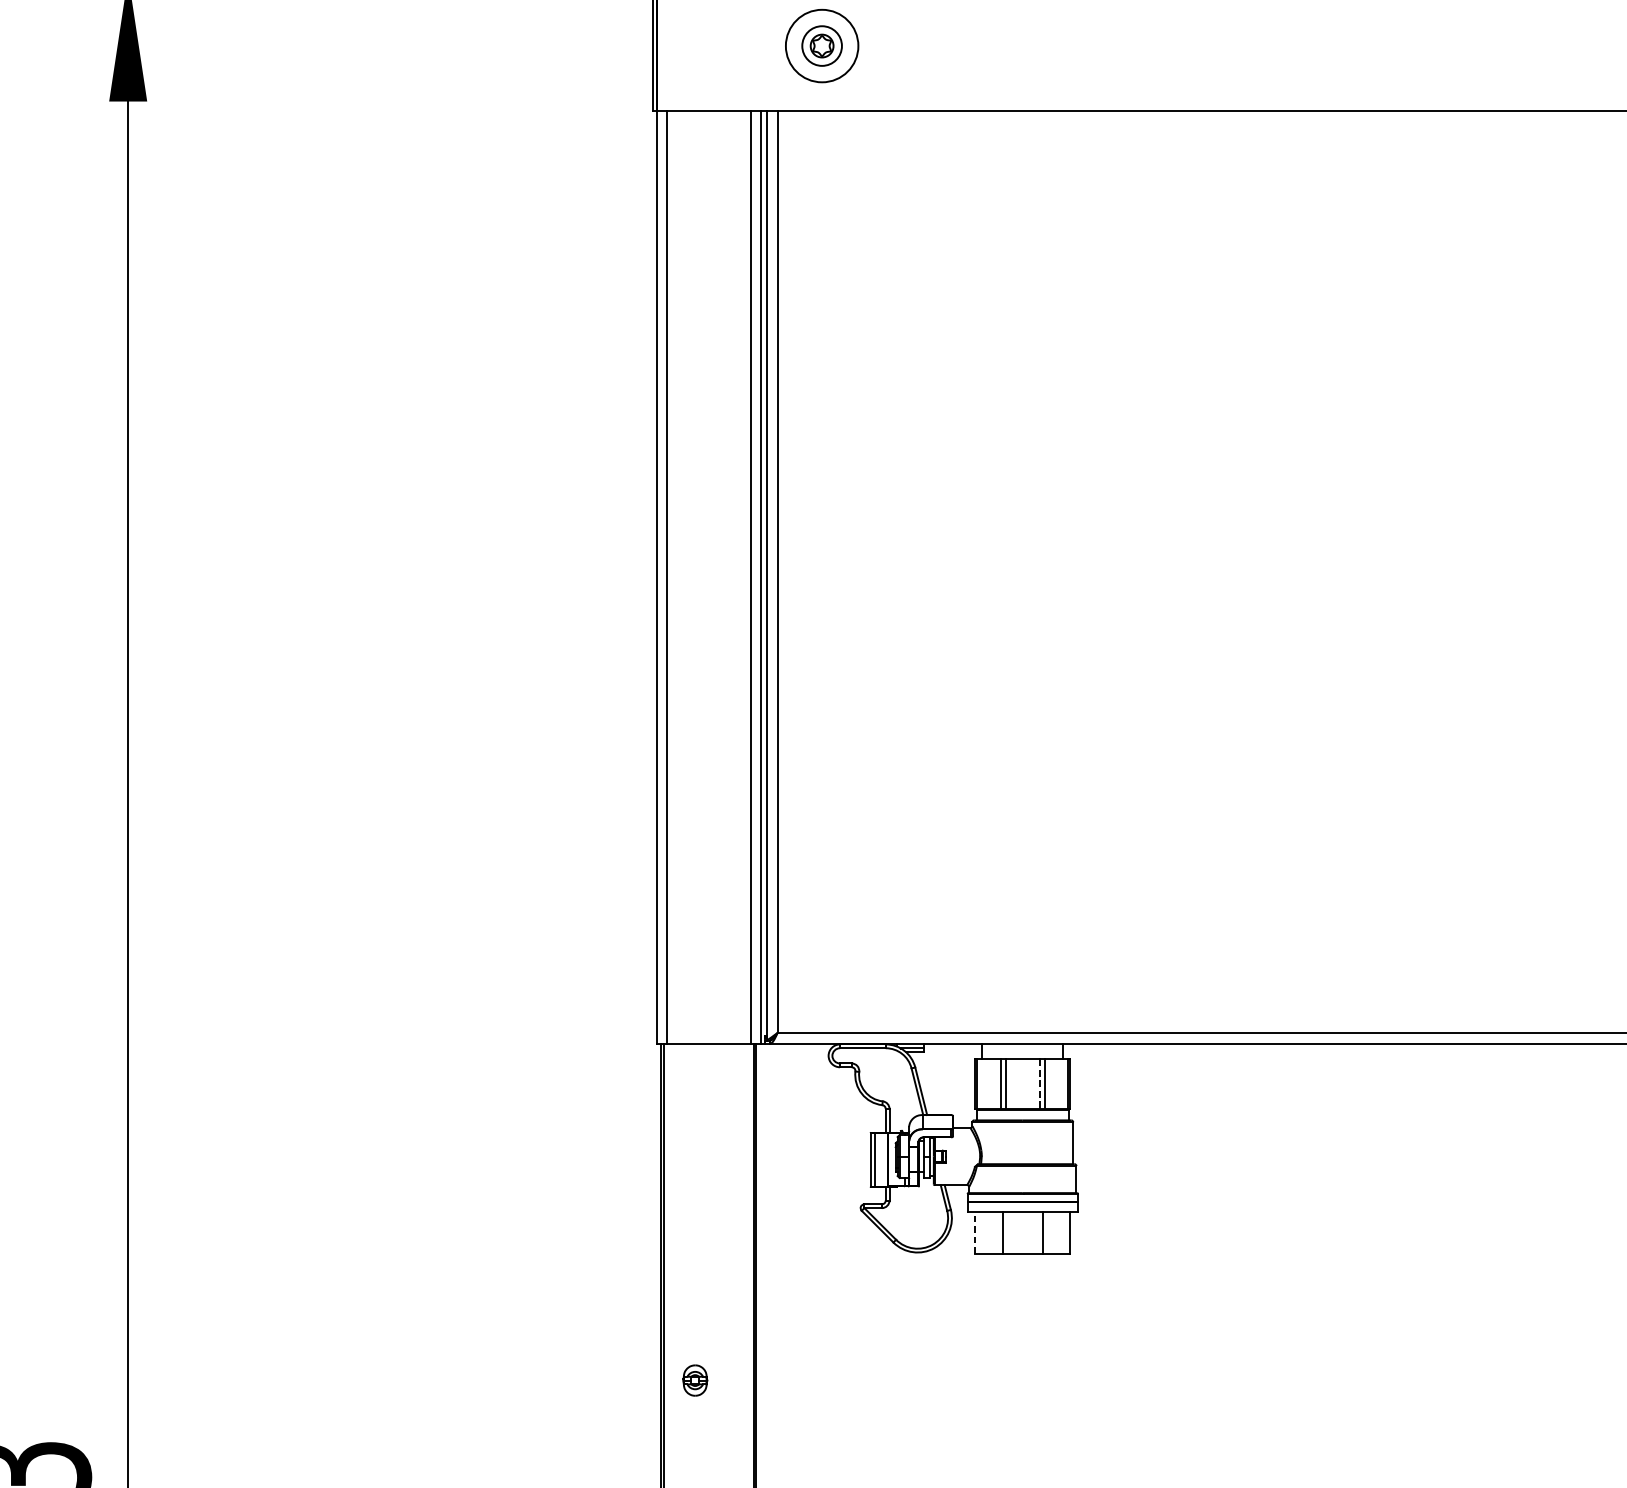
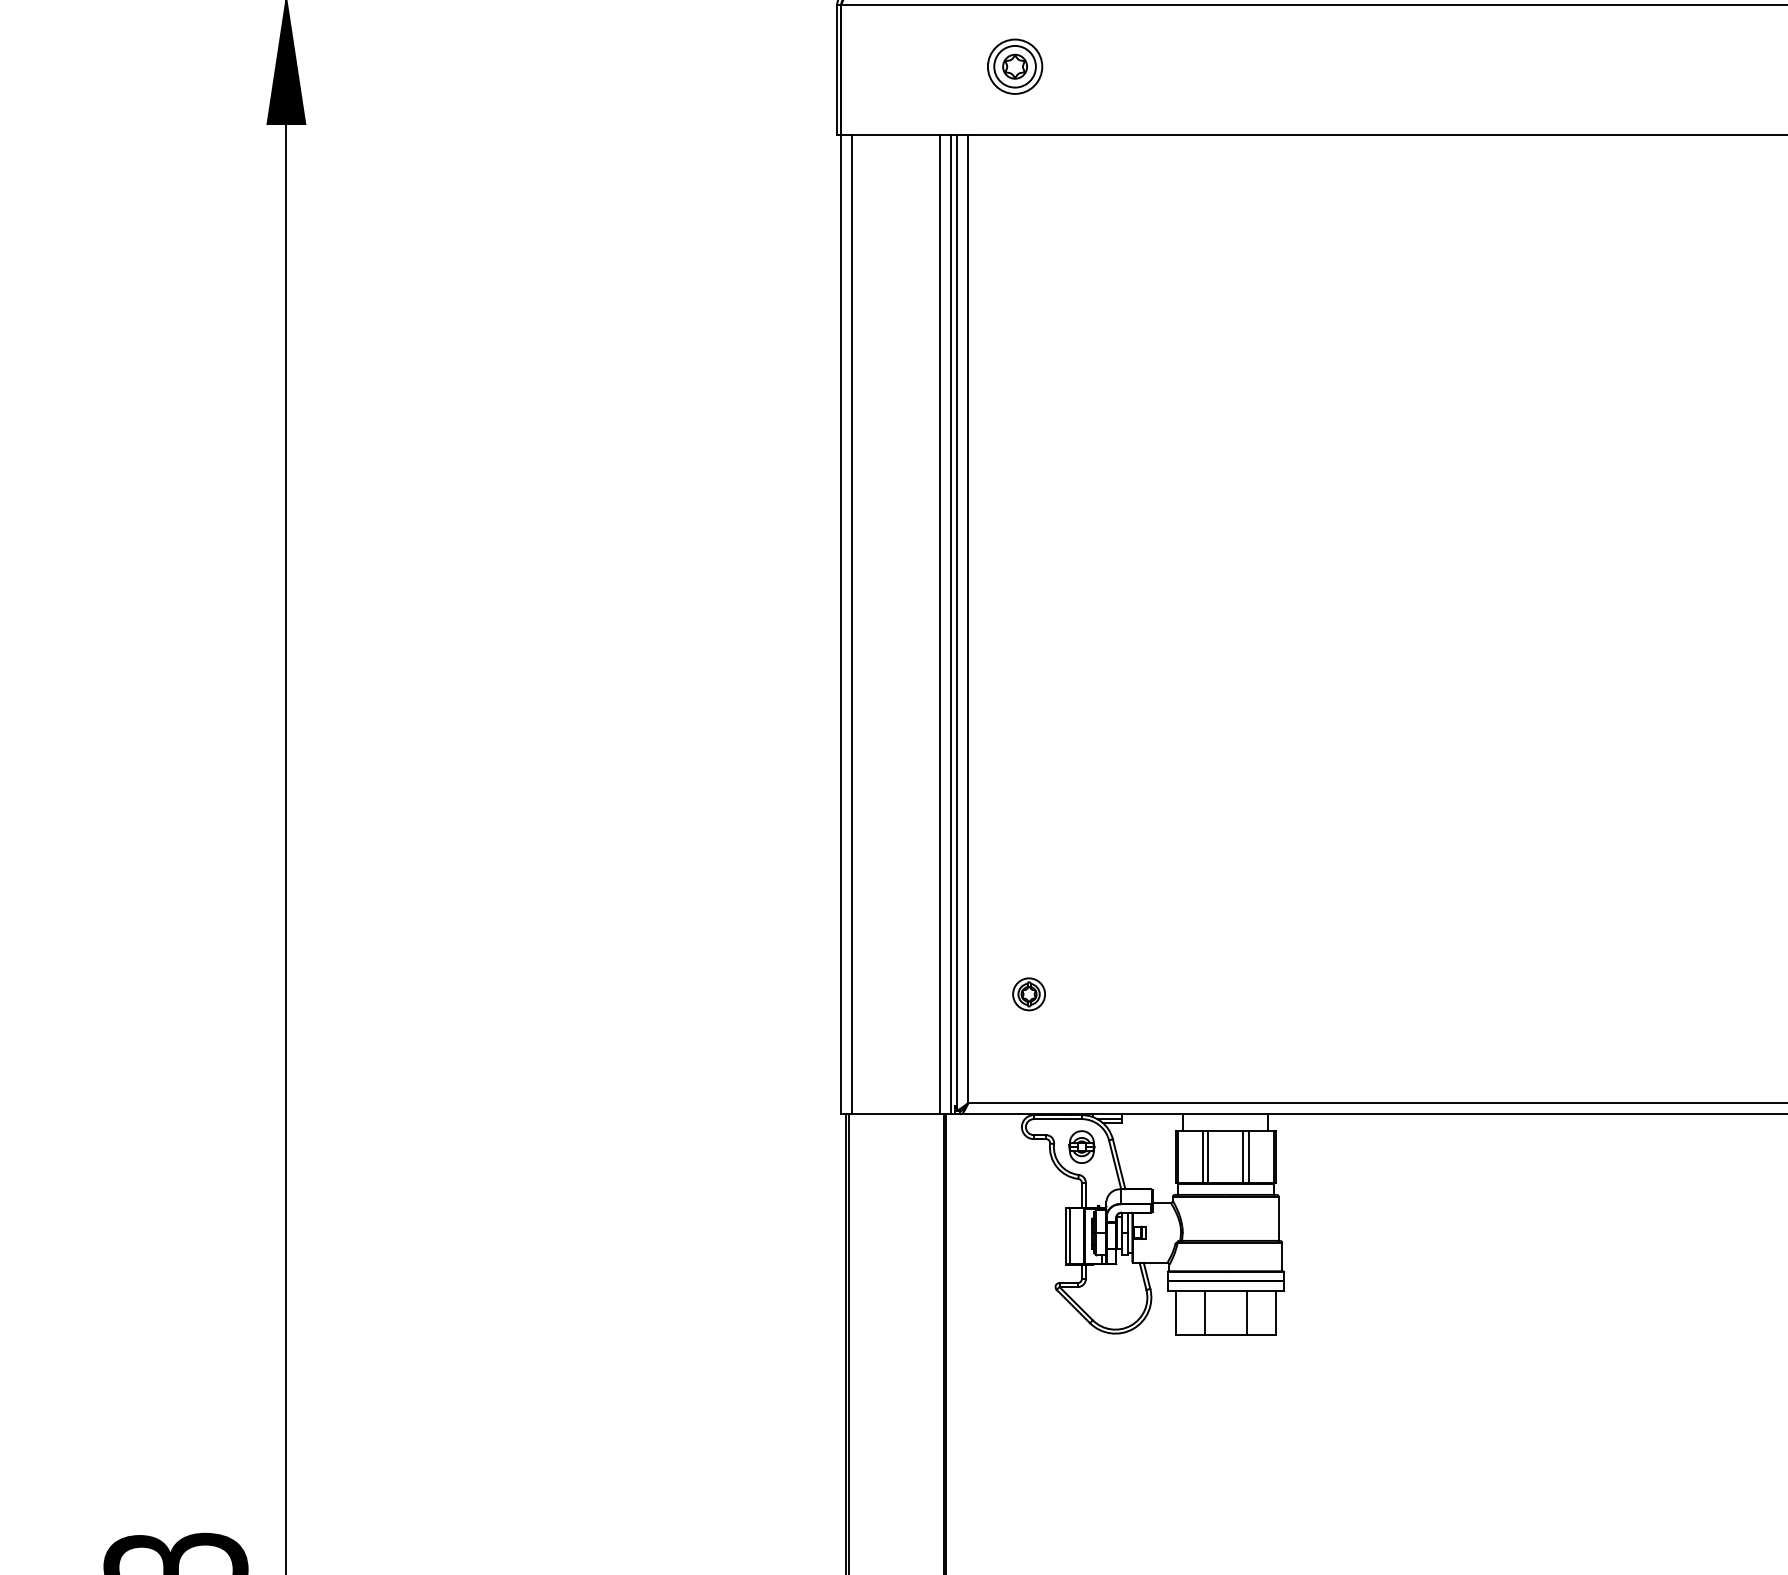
circle: (821, 45) -> (1014, 66), size x0.71
part: (834, 929) -> (1028, 994), added
line: (1039, 1083) -> (1243, 1156), dashed -> solid
line: (974, 1232) -> (1175, 1312), dashed -> solid
part: (694, 1379) -> (1081, 1146), moved

